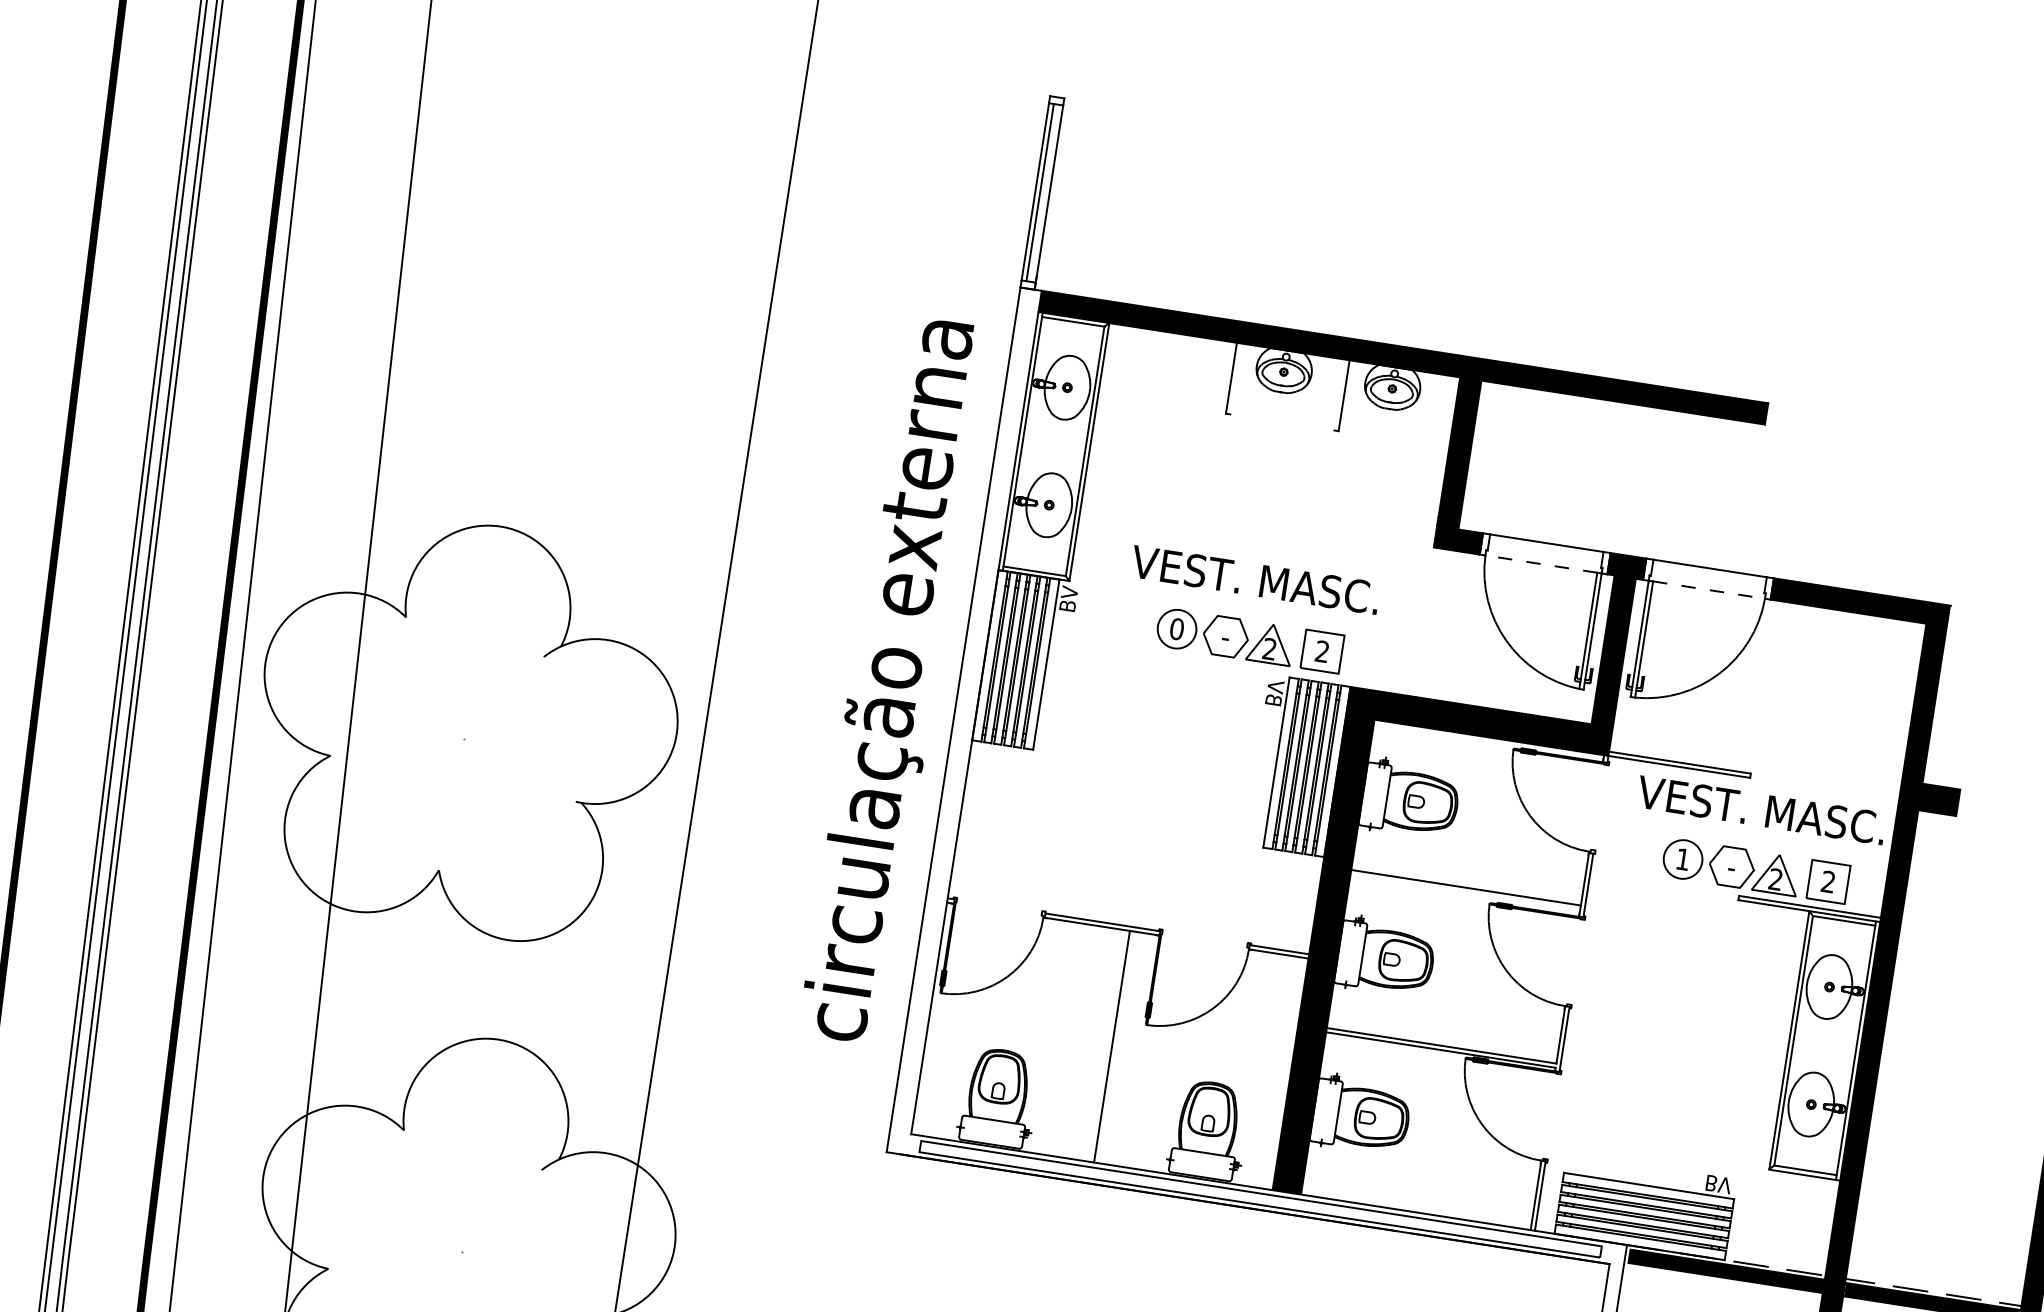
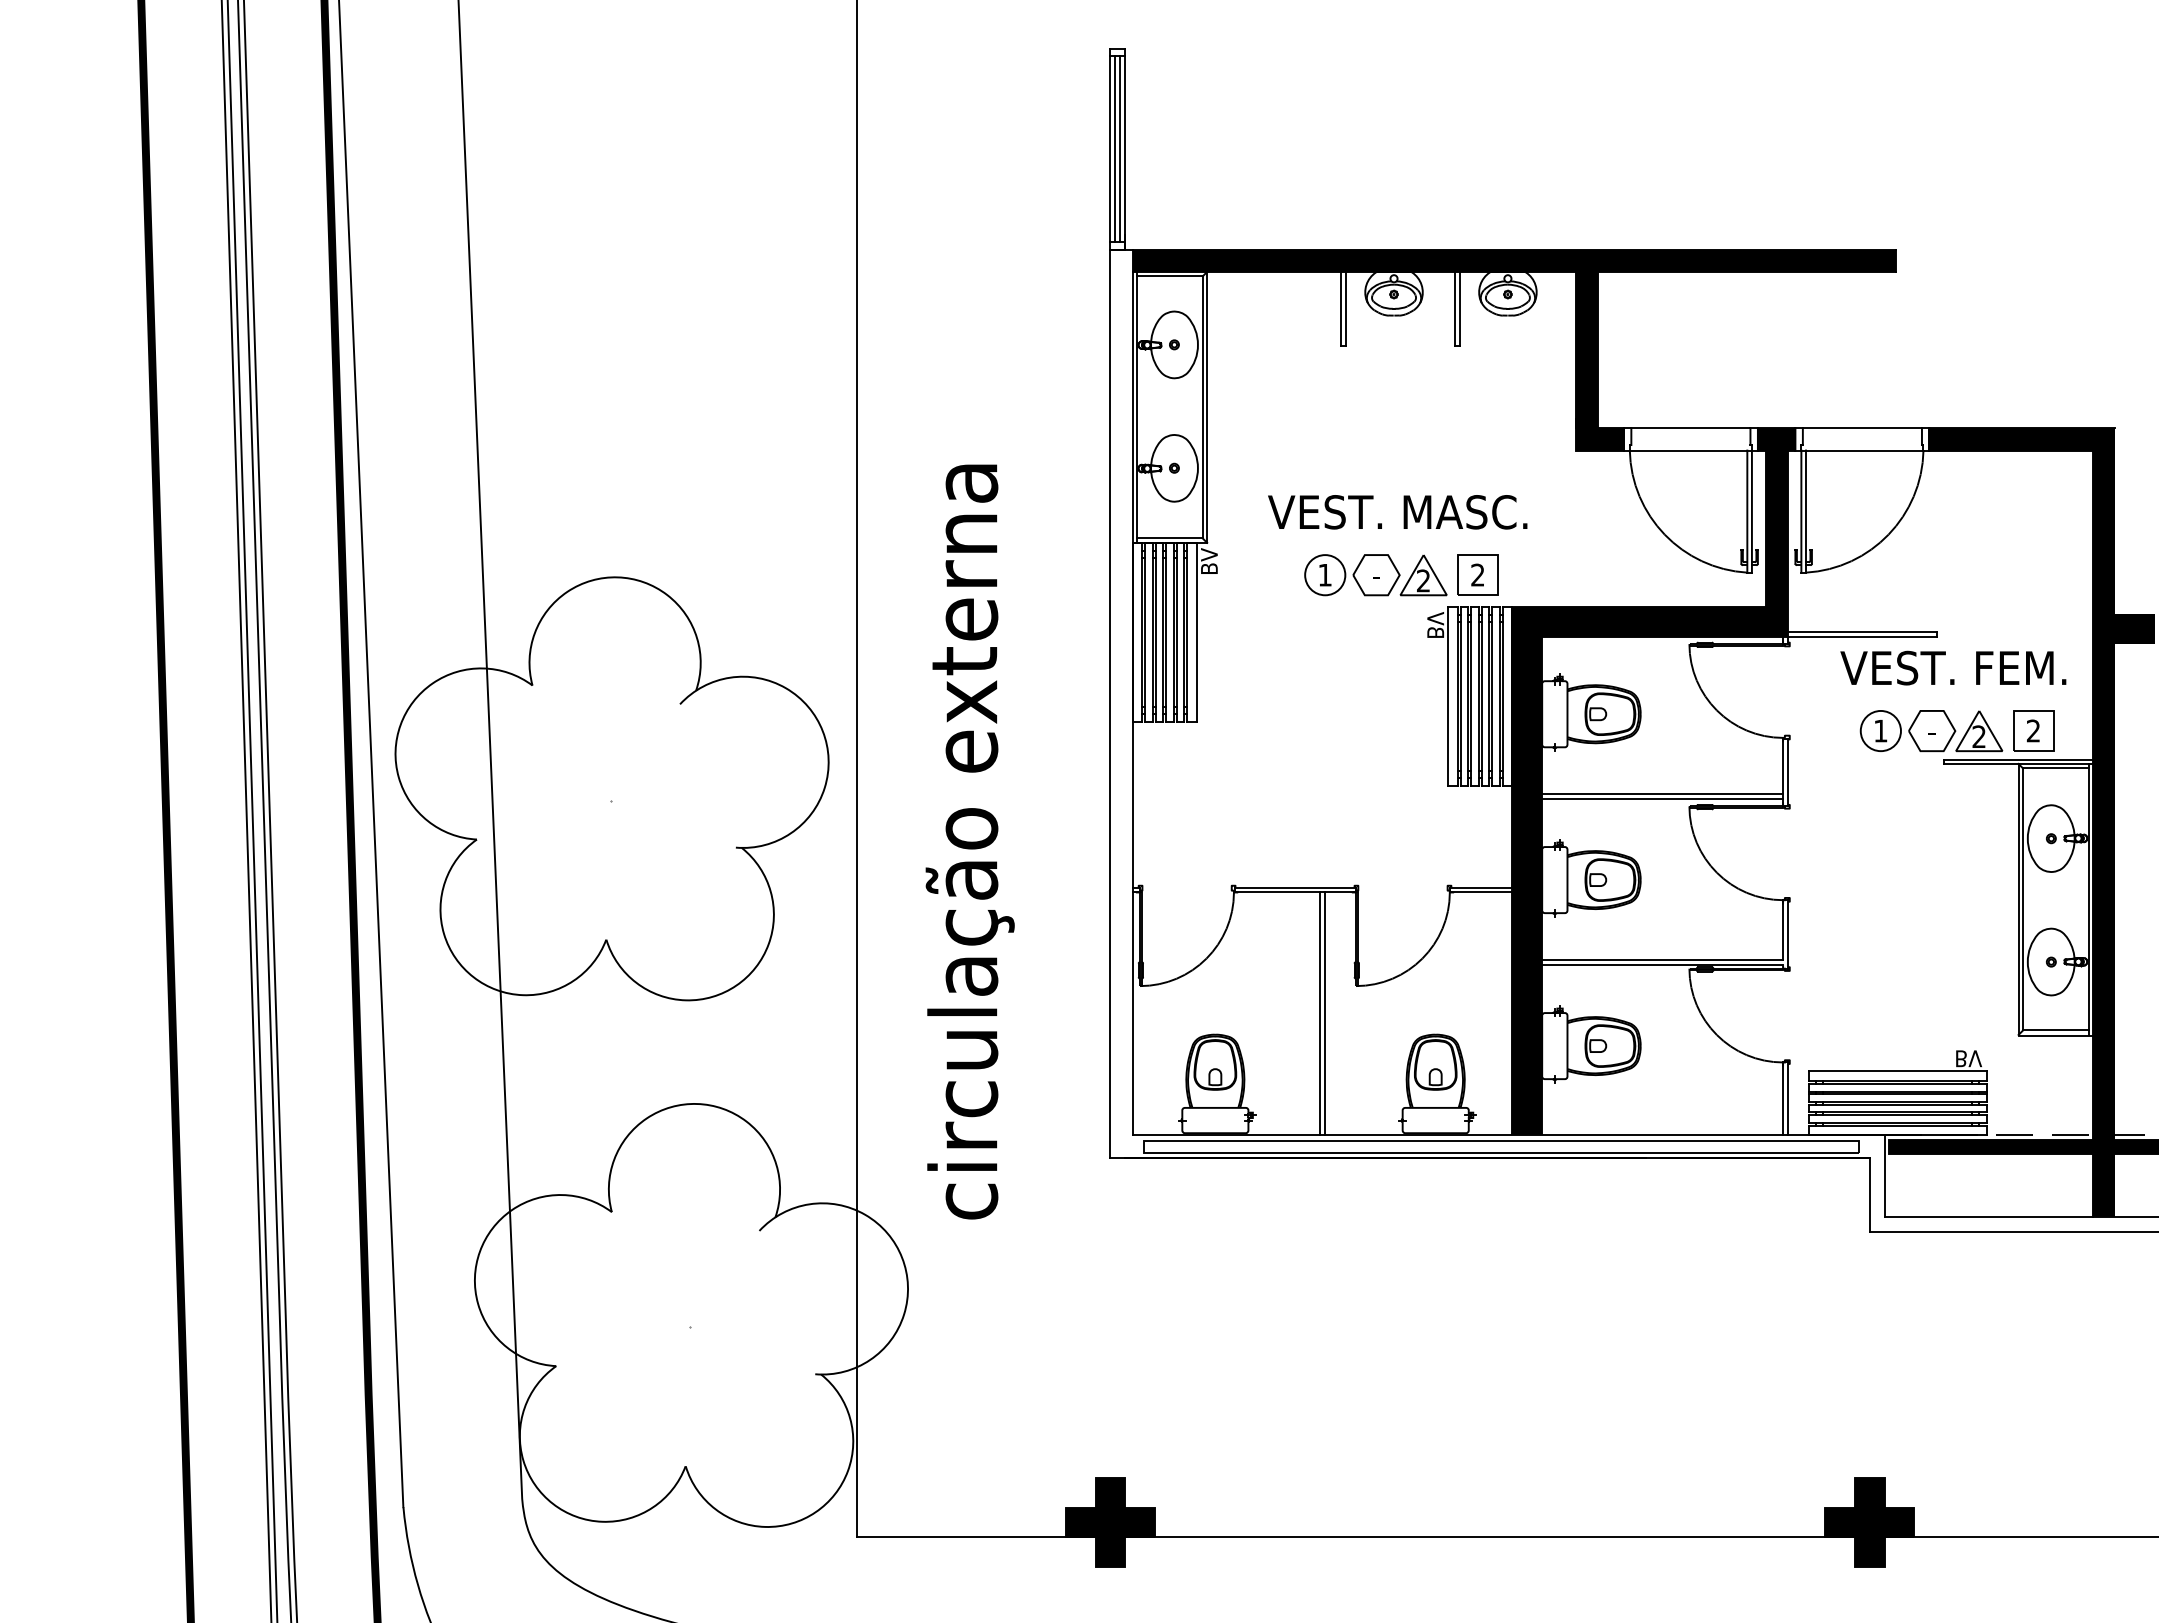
line: (1043, 193) -> (1119, 149), added
line: (1235, 378) -> (1345, 308), added
line: (1340, 394) -> (1455, 308), added
line: (1541, 564) -> (1688, 450), dashed -> solid
line: (1708, 589) -> (1864, 450), dashed -> solid
text: (1177, 628) -> (1325, 574), 0 -> 1
text: (892, 680) -> (969, 841), moved
text: (1760, 809) -> (1952, 667), VEST. MASC. -> VEST. FEM.
line: (1465, 891) -> (1662, 798), added
line: (1107, 1045) -> (1320, 1013), added

